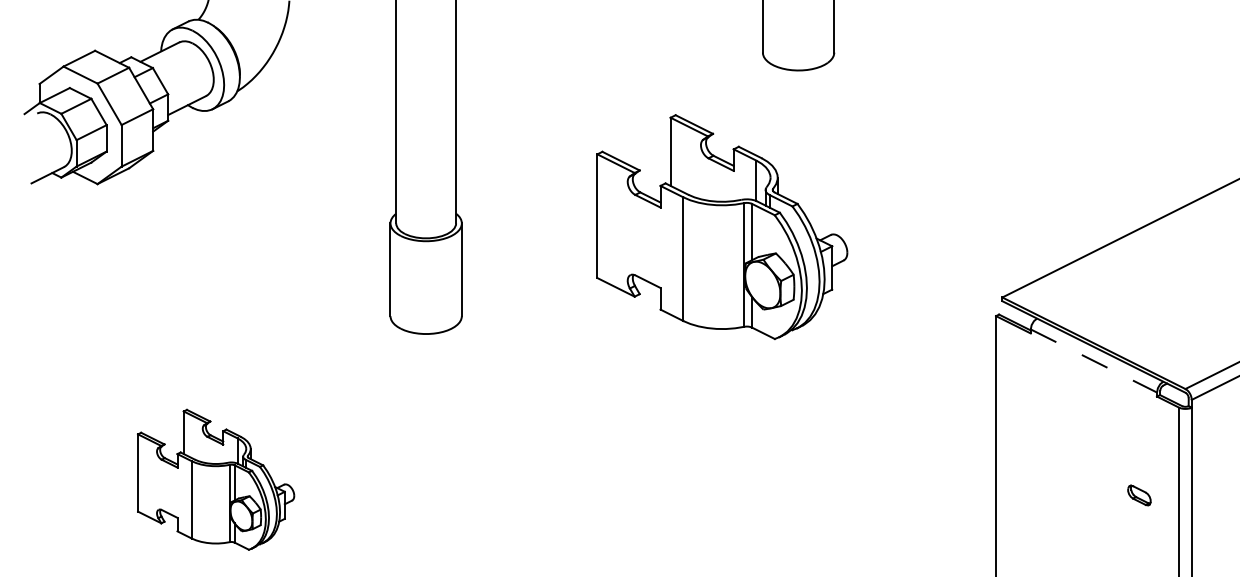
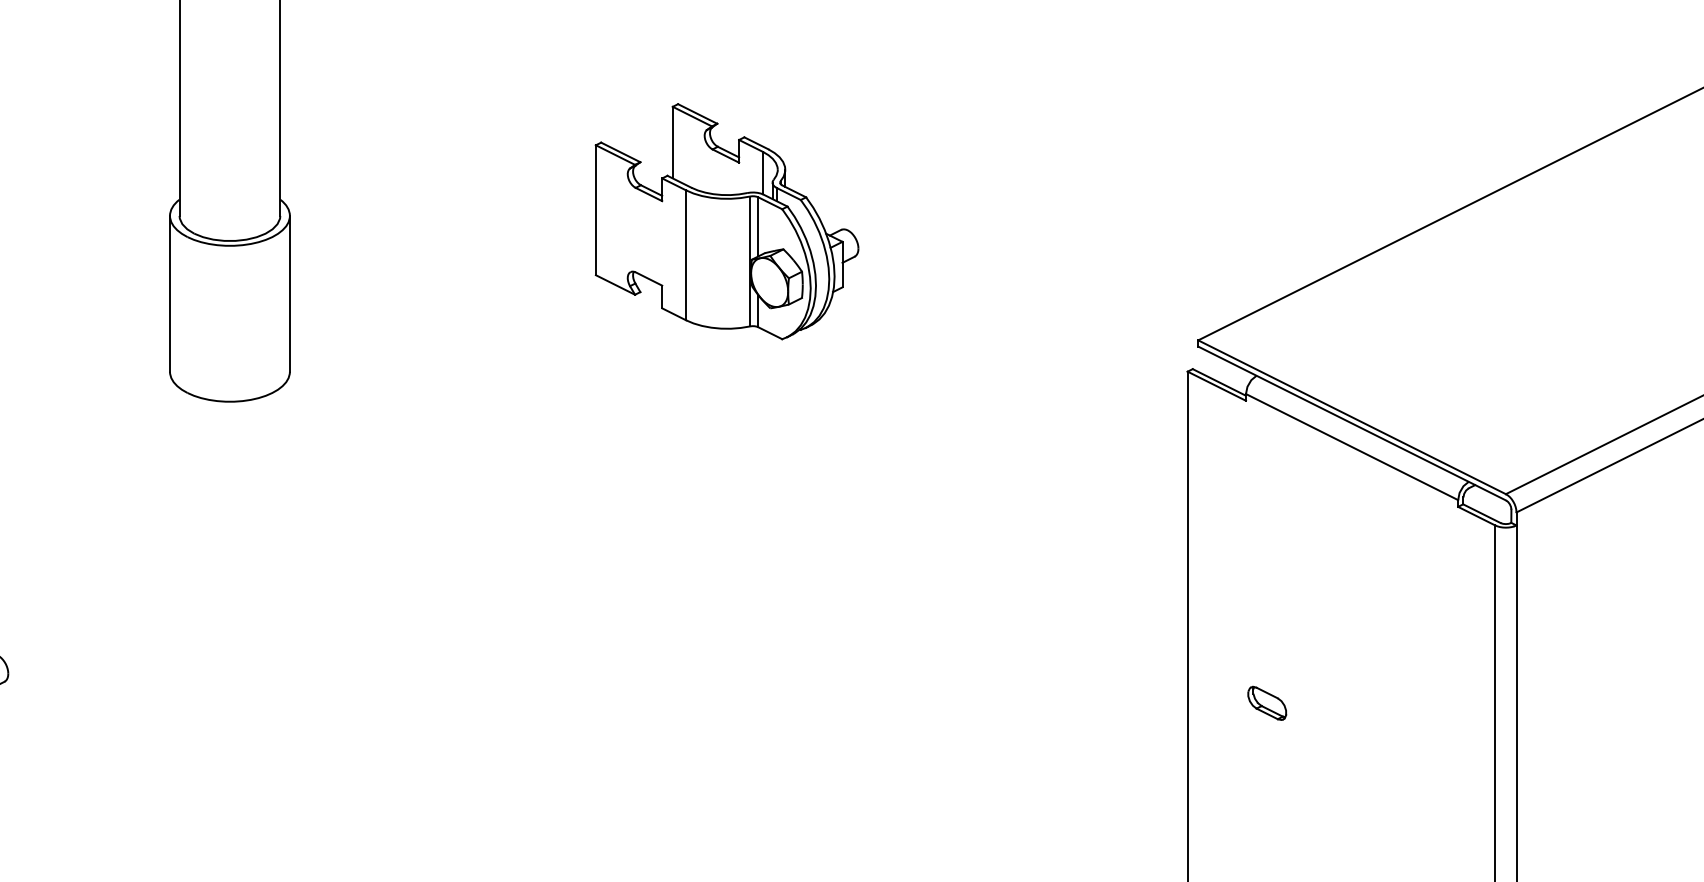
part: (721, 226) -> (726, 221), size x0.62
line: (1093, 361) -> (1351, 447), dashed -> solid
part: (1139, 495) -> (1267, 703), moved

